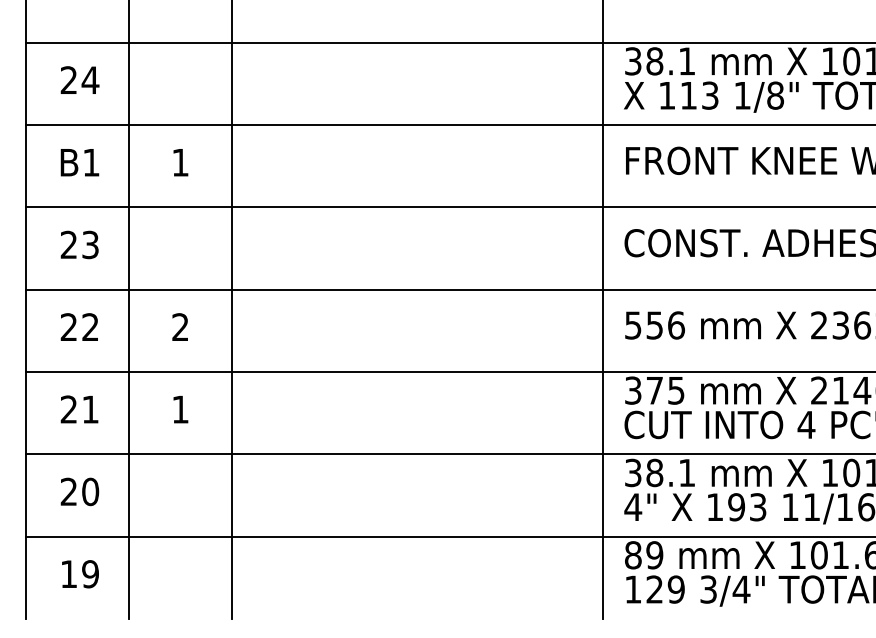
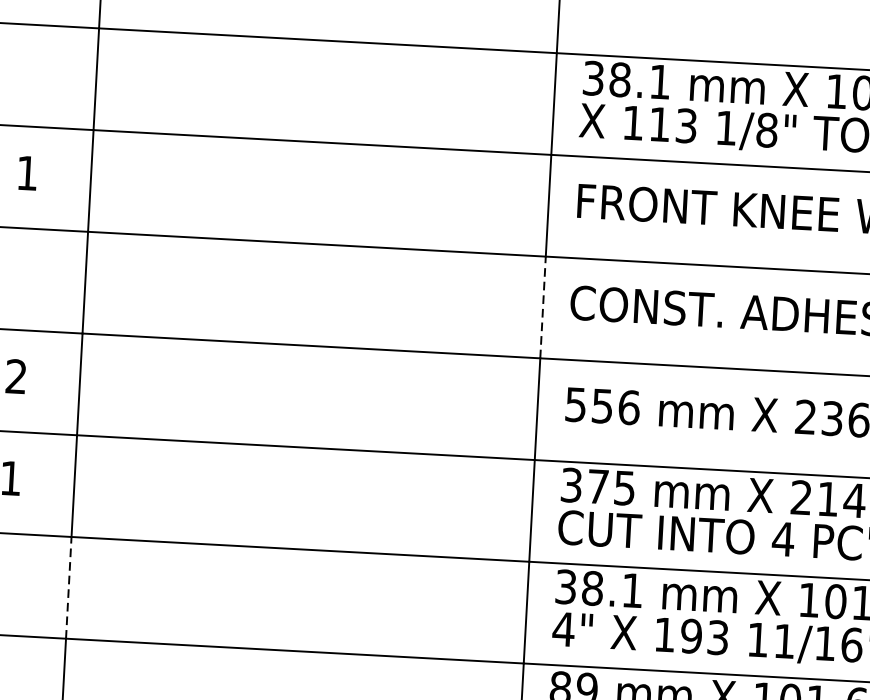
line: (602, 247) -> (543, 306), solid -> dashed
line: (232, 494) -> (69, 586), solid -> dashed

